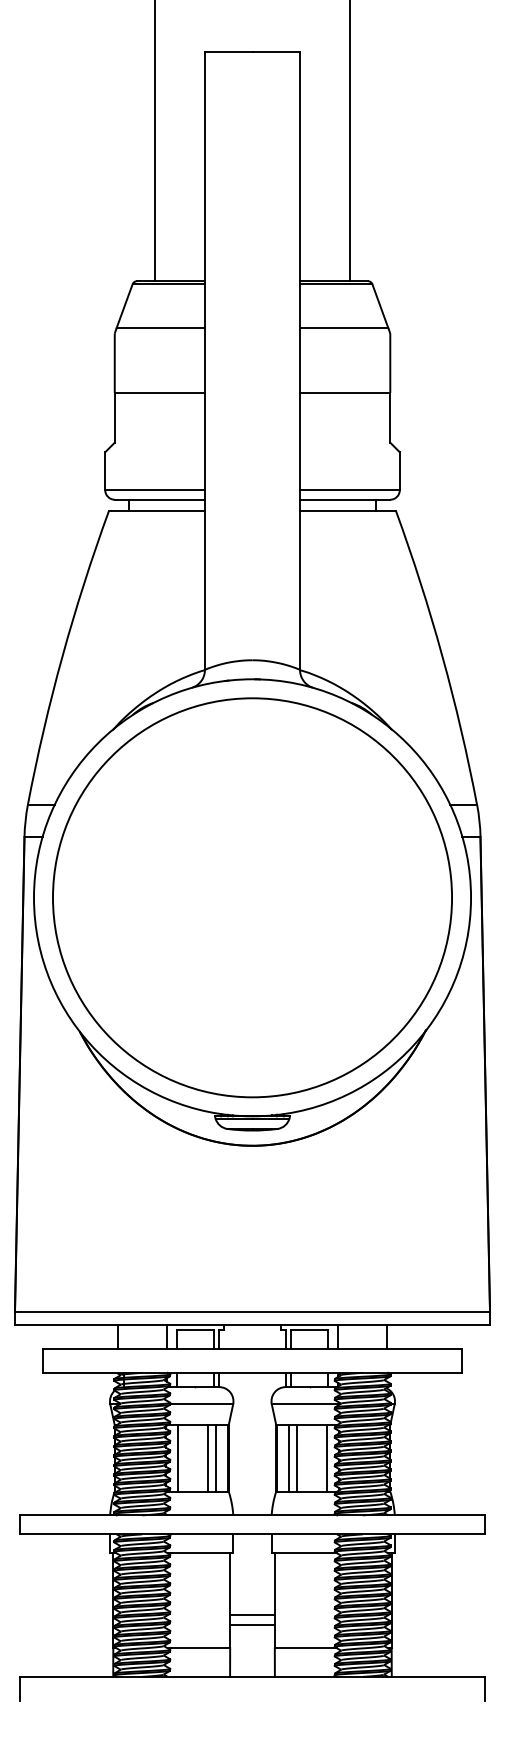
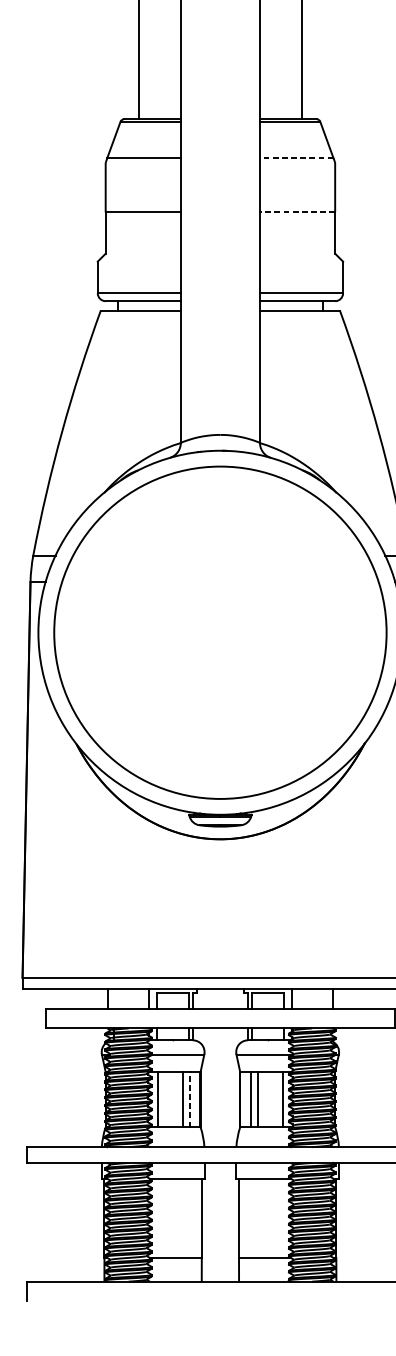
line: (343, 328) -> (296, 158), solid -> dashed
line: (344, 393) -> (297, 212), solid -> dashed
line: (215, 1457) -> (189, 1098), solid -> dashed
line: (252, 1615) -> (220, 1230), removed
line: (252, 1624) -> (220, 1238), removed

